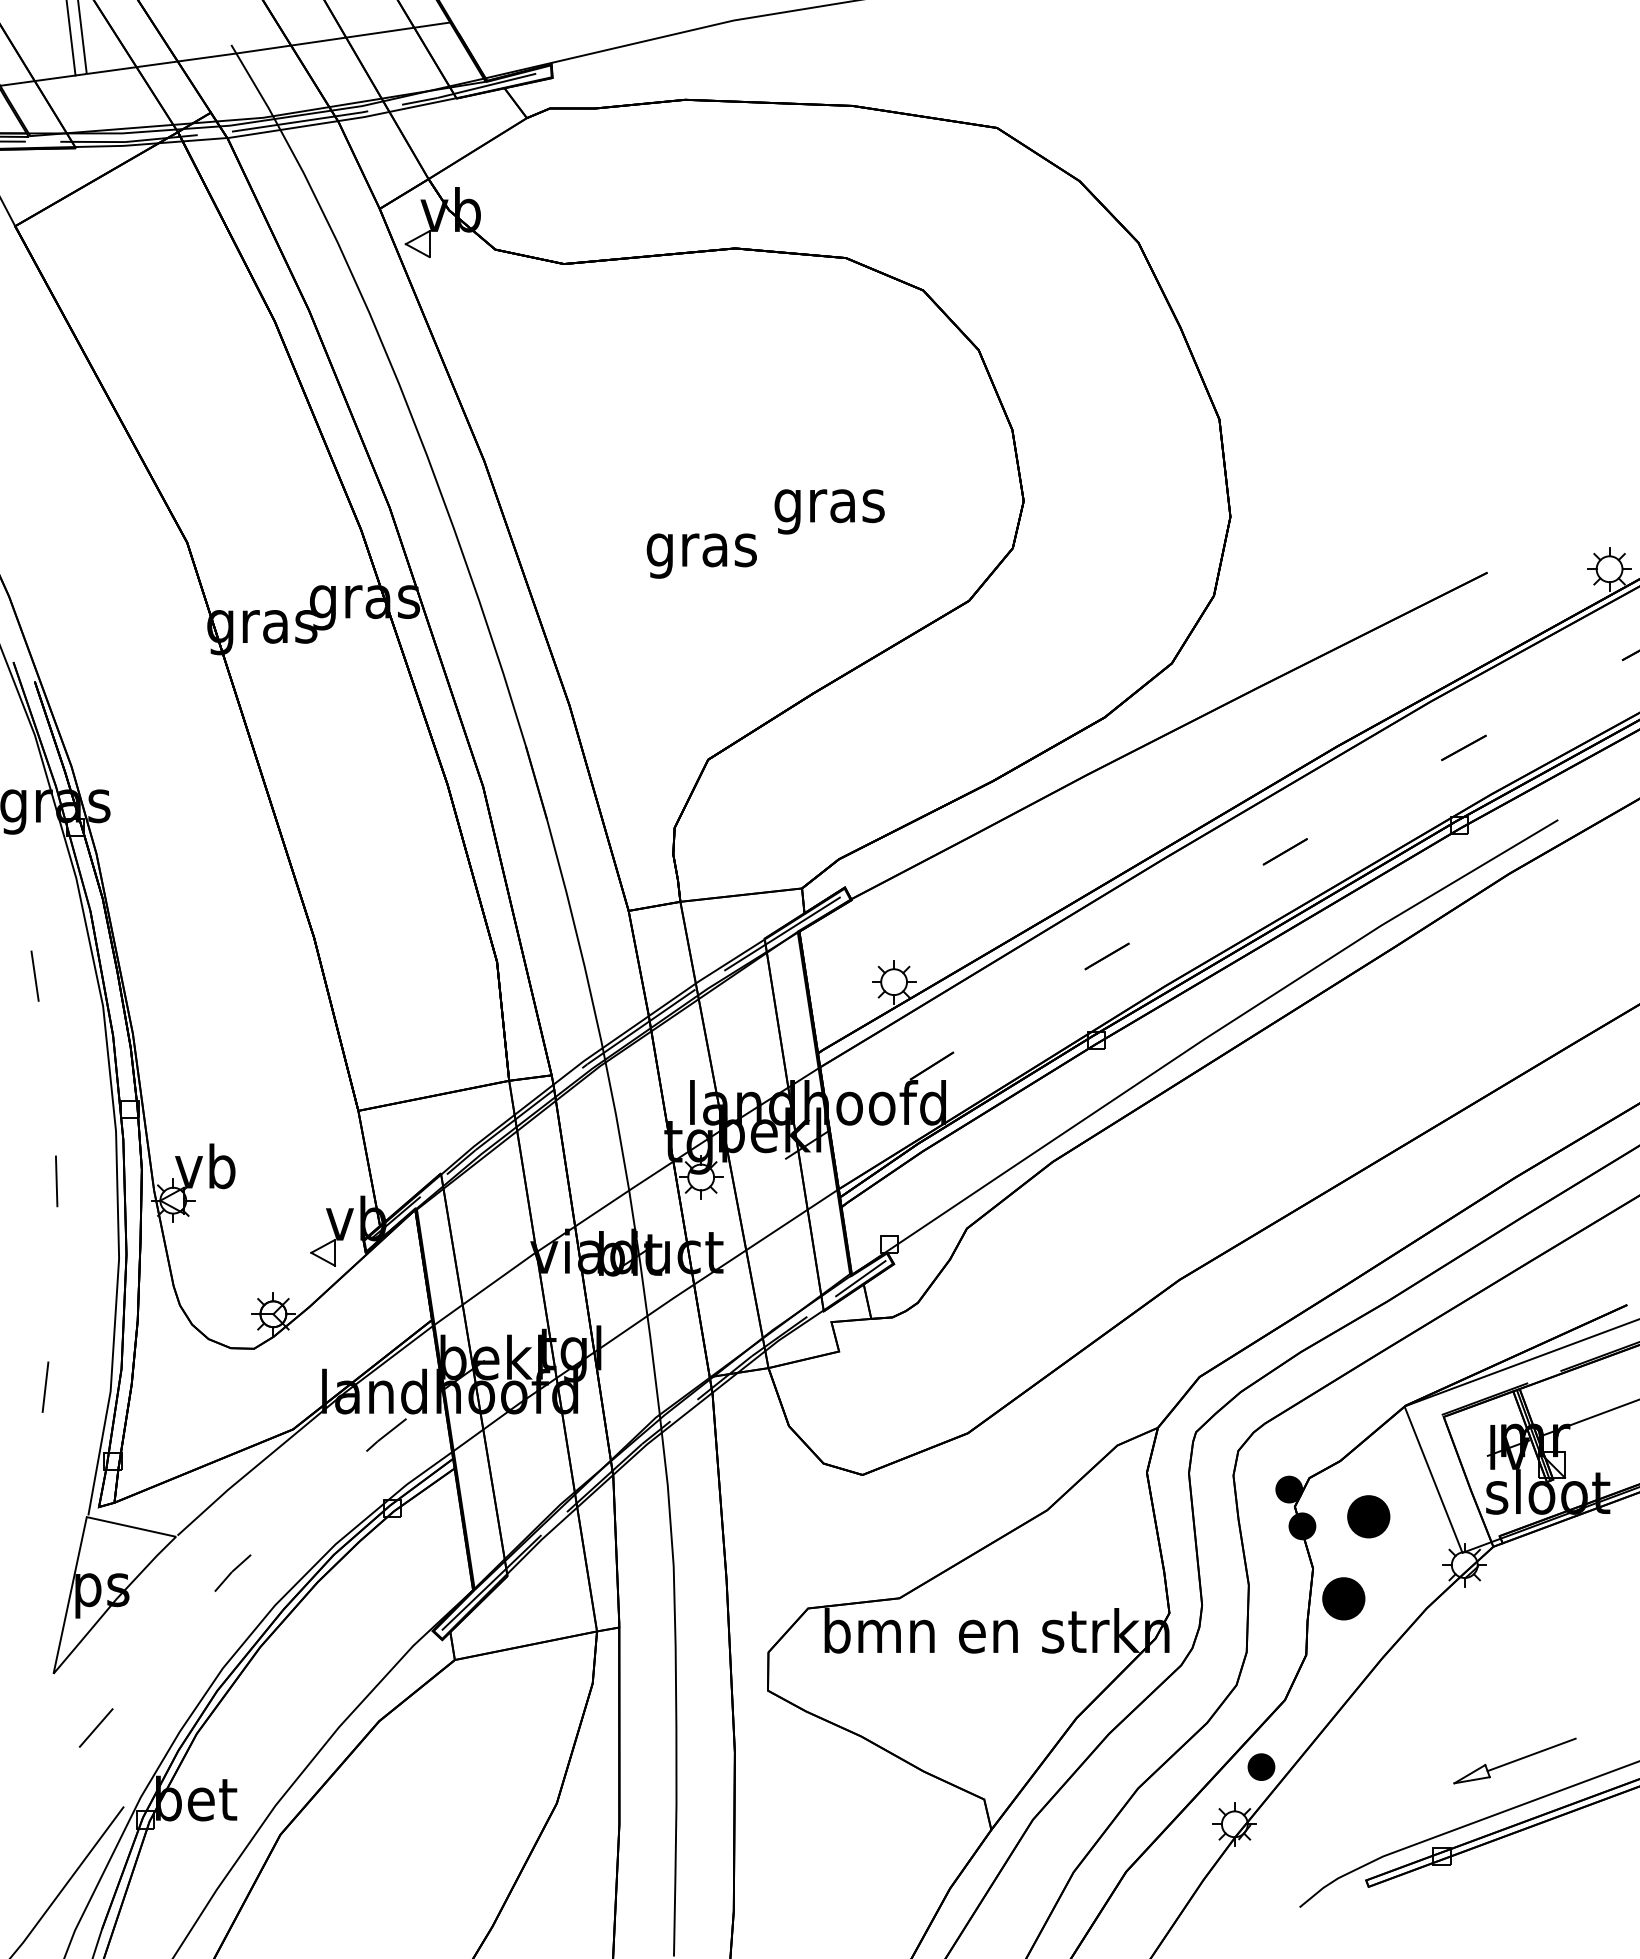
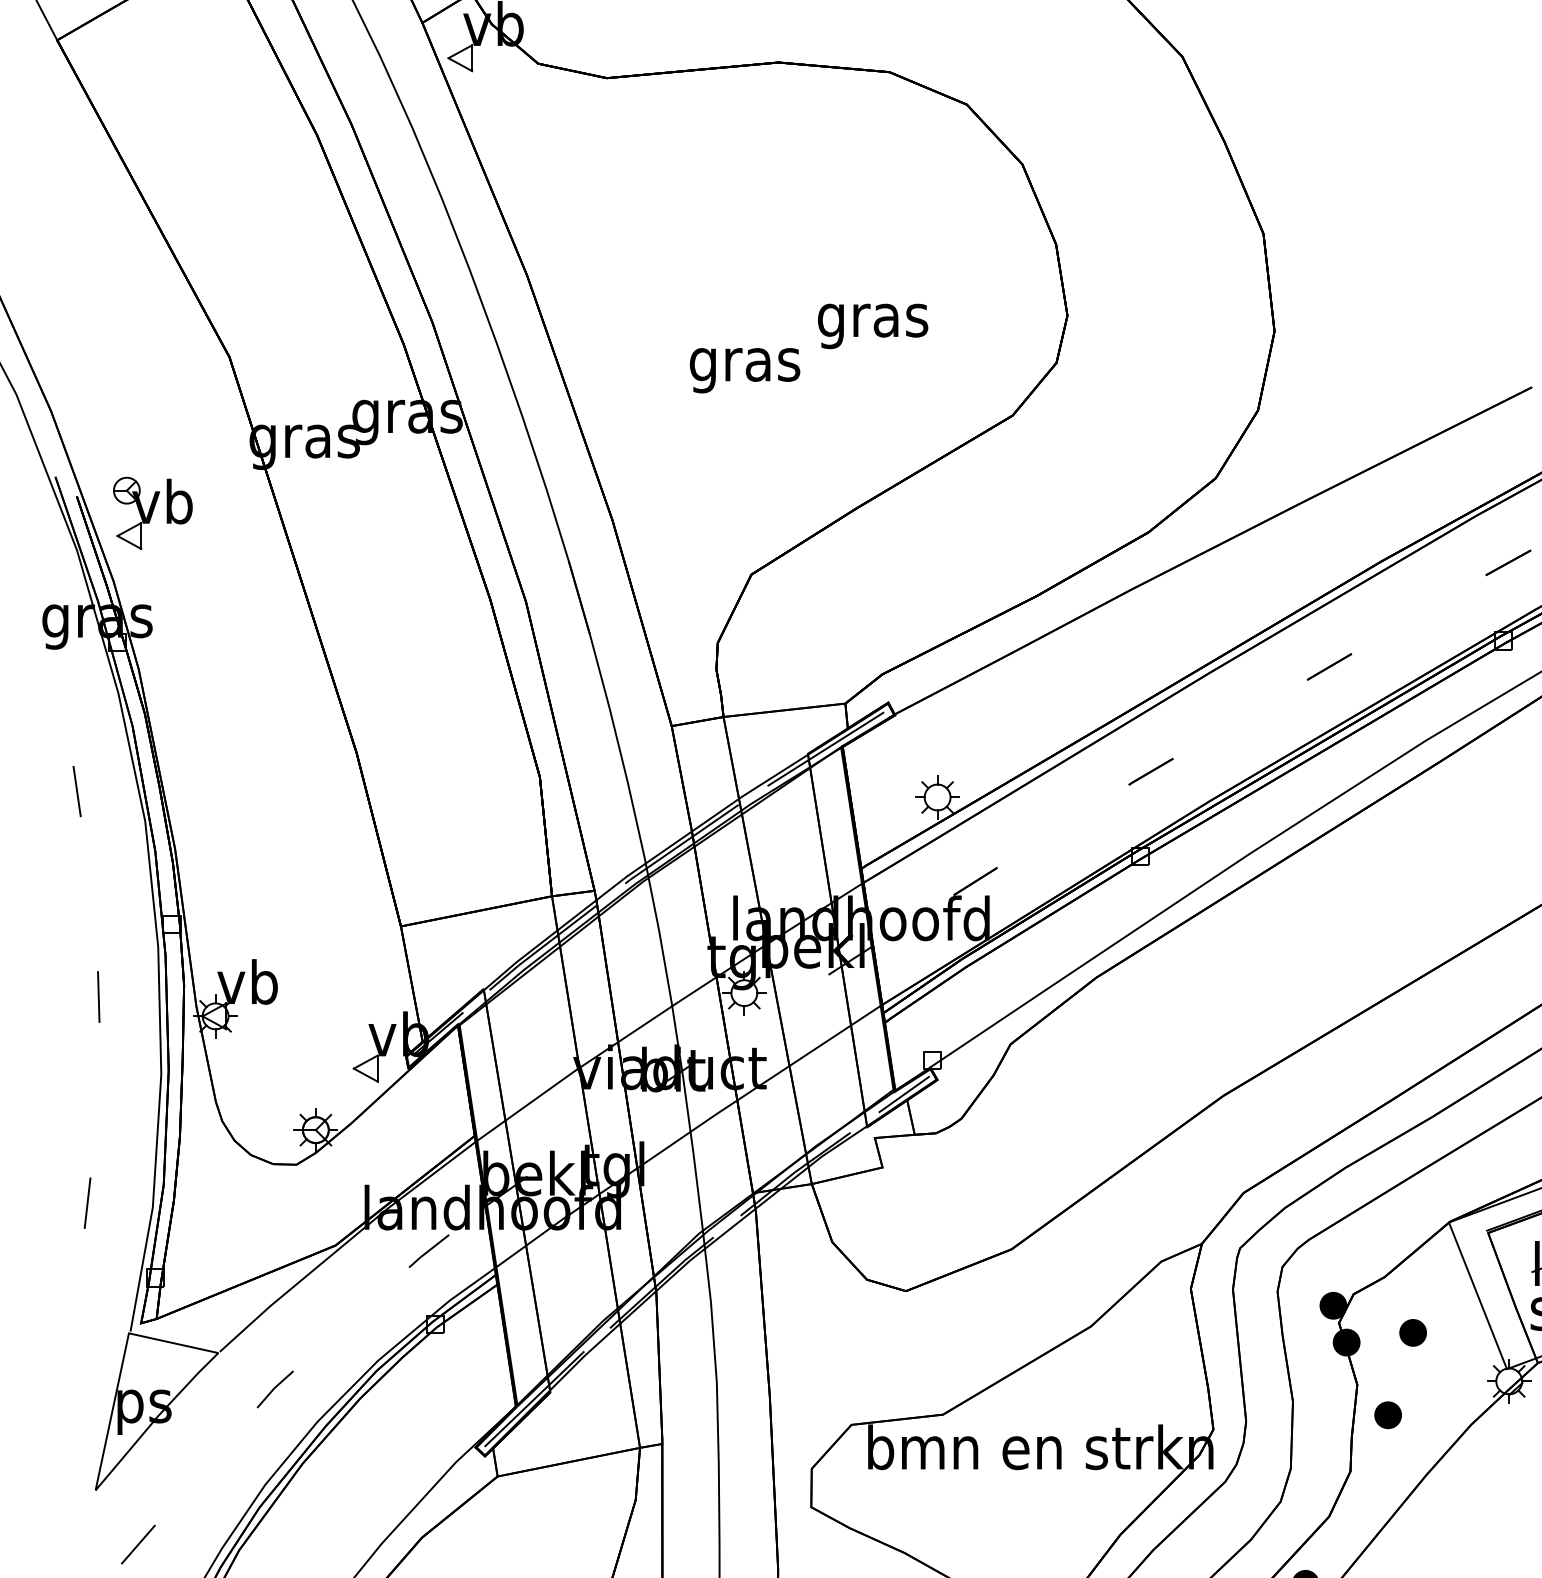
part: (110, 698) -> (152, 513), added
part: (1368, 1516) -> (1412, 1332), size x0.62
part: (1343, 1598) -> (1387, 1414), size x0.62

